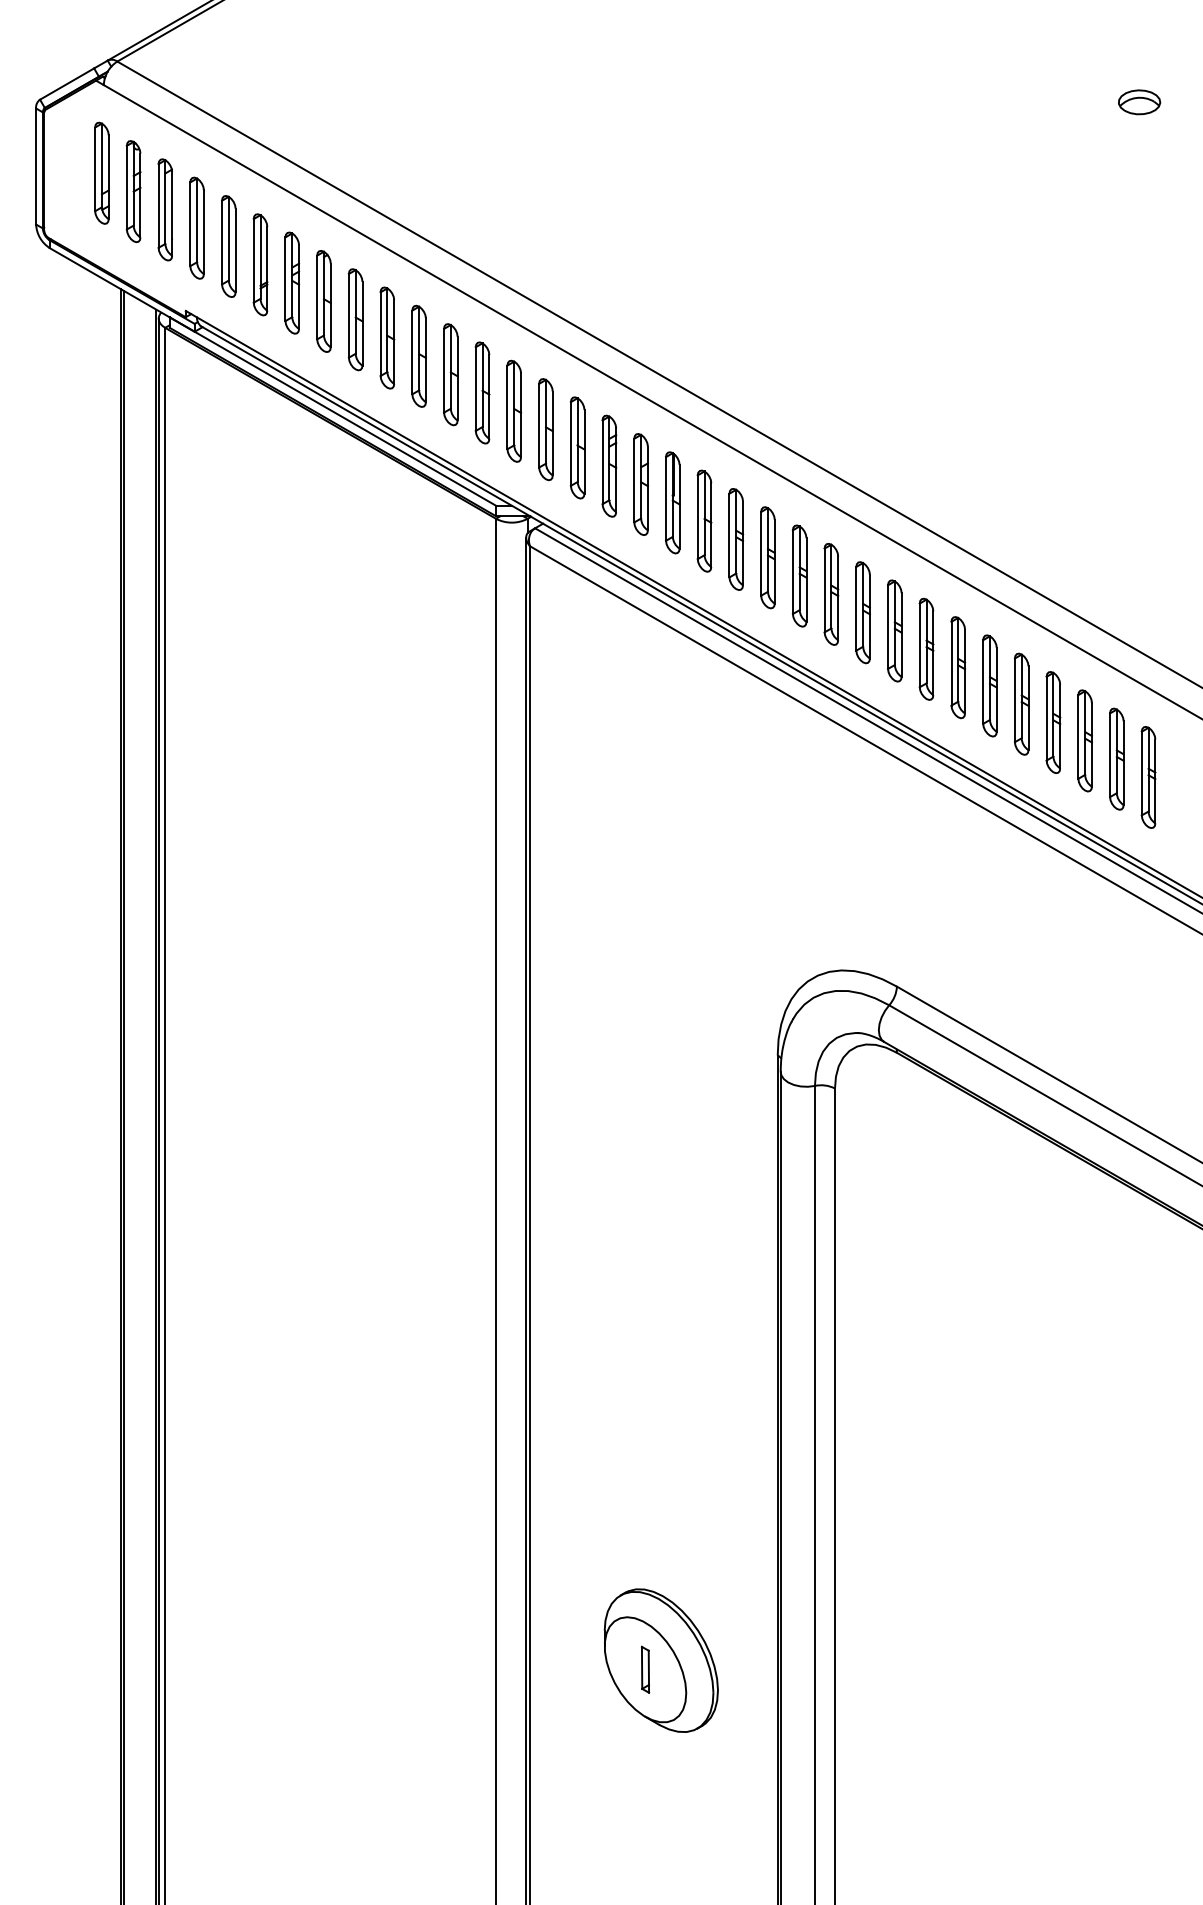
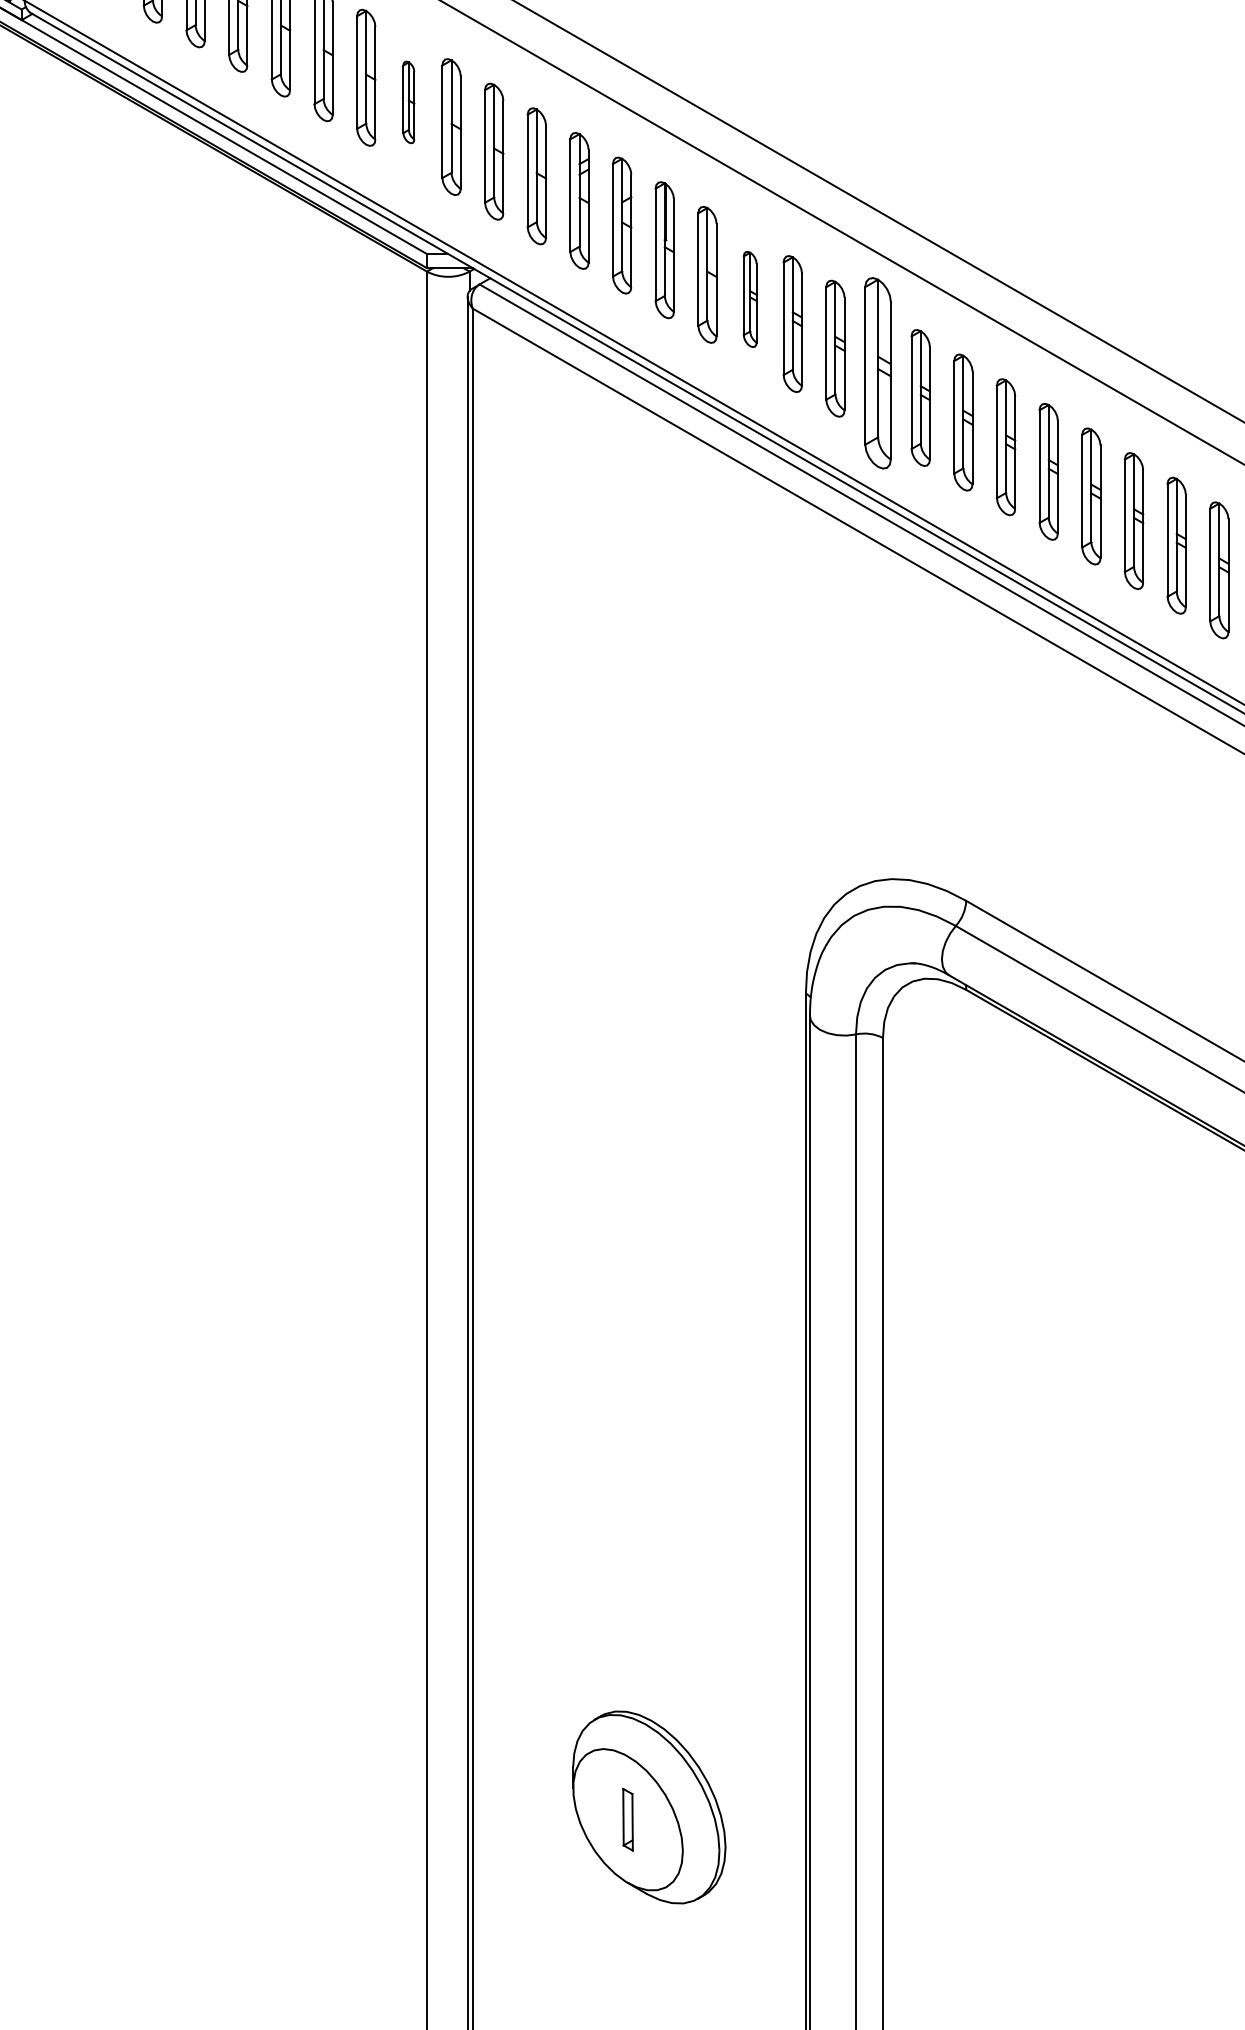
part: (482, 392) -> (408, 101), size x0.6
part: (736, 539) -> (750, 299), size x0.7
part: (831, 594) -> (878, 373), size x1.4

